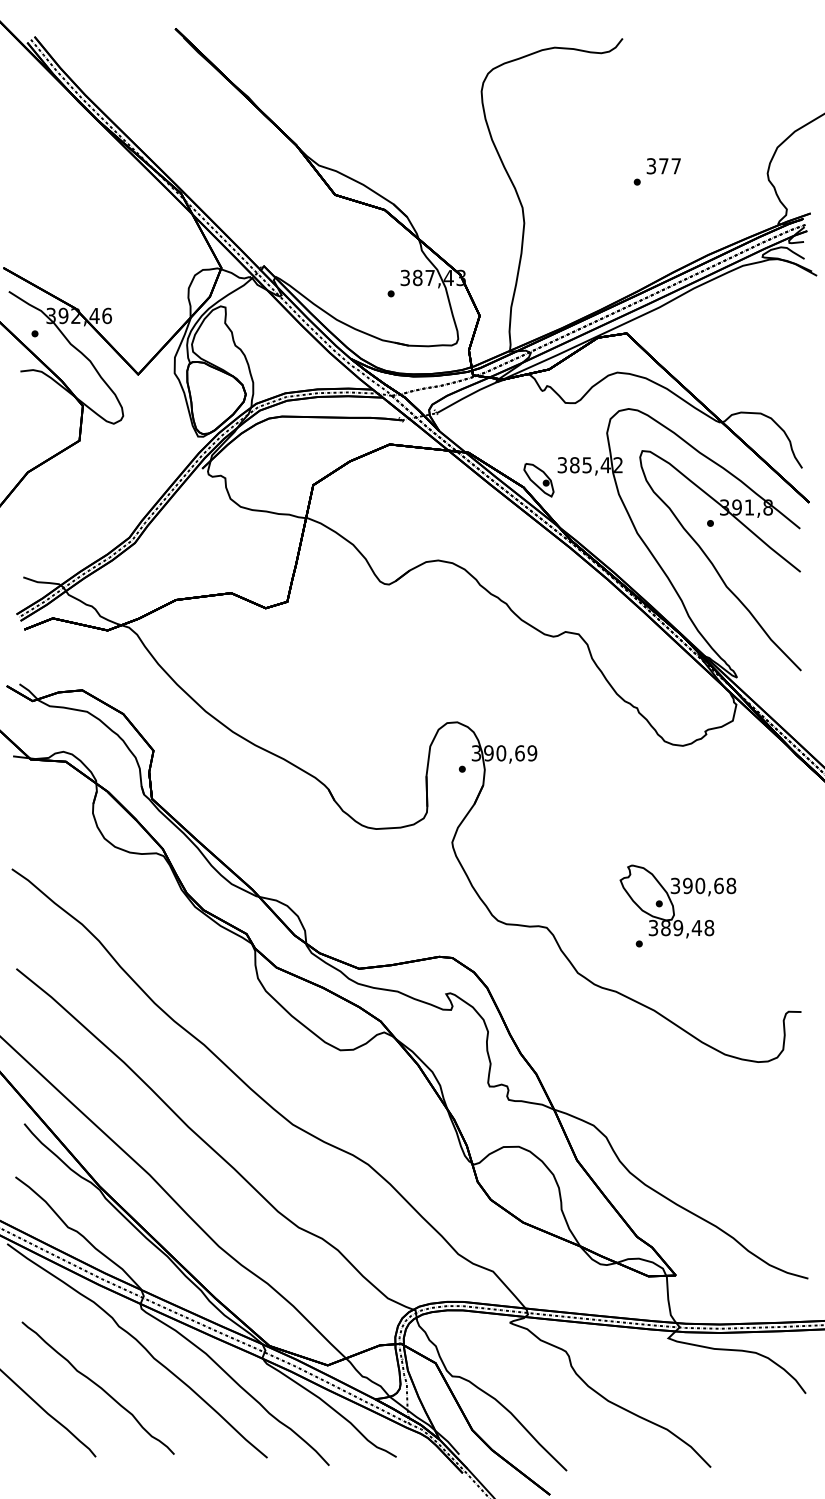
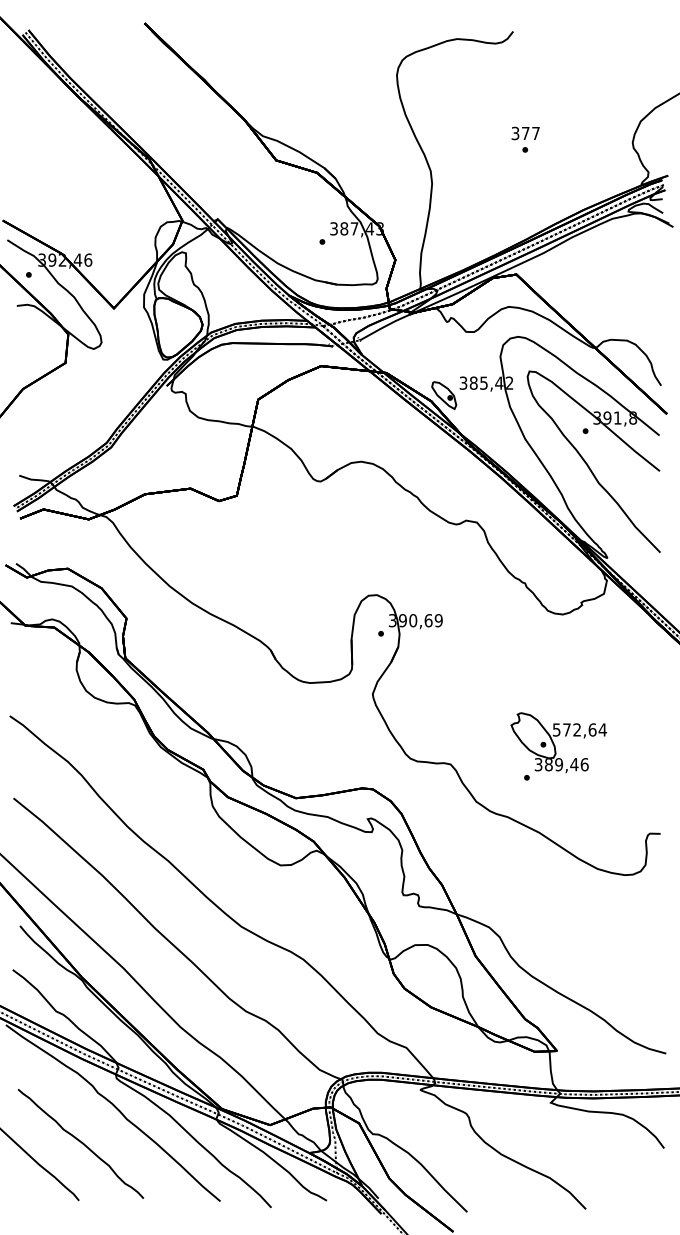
text: (663, 166) -> (525, 133), moved
text: (703, 885) -> (579, 729), 390,68 -> 572,64
text: (709, 928) -> (584, 765), 389,48 -> 389,46

